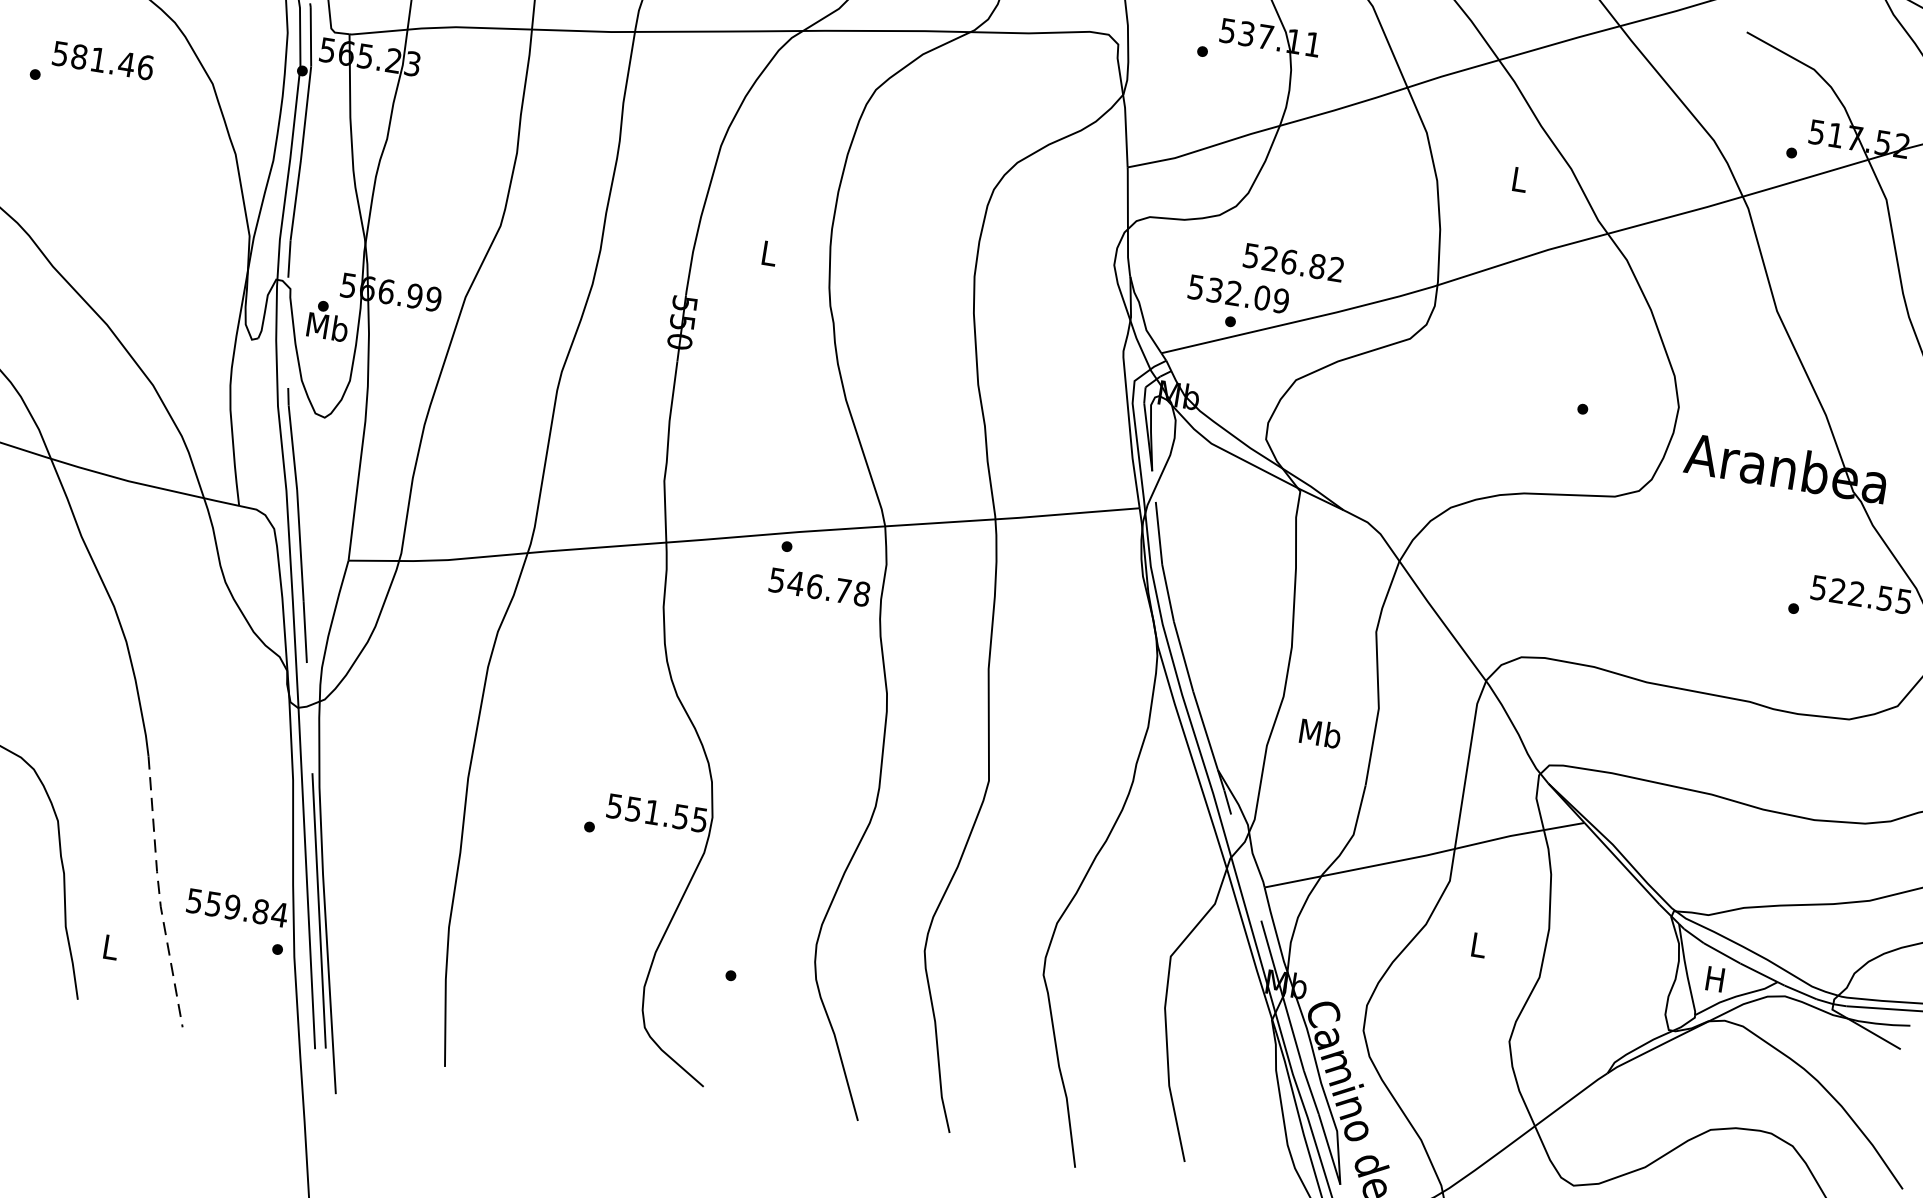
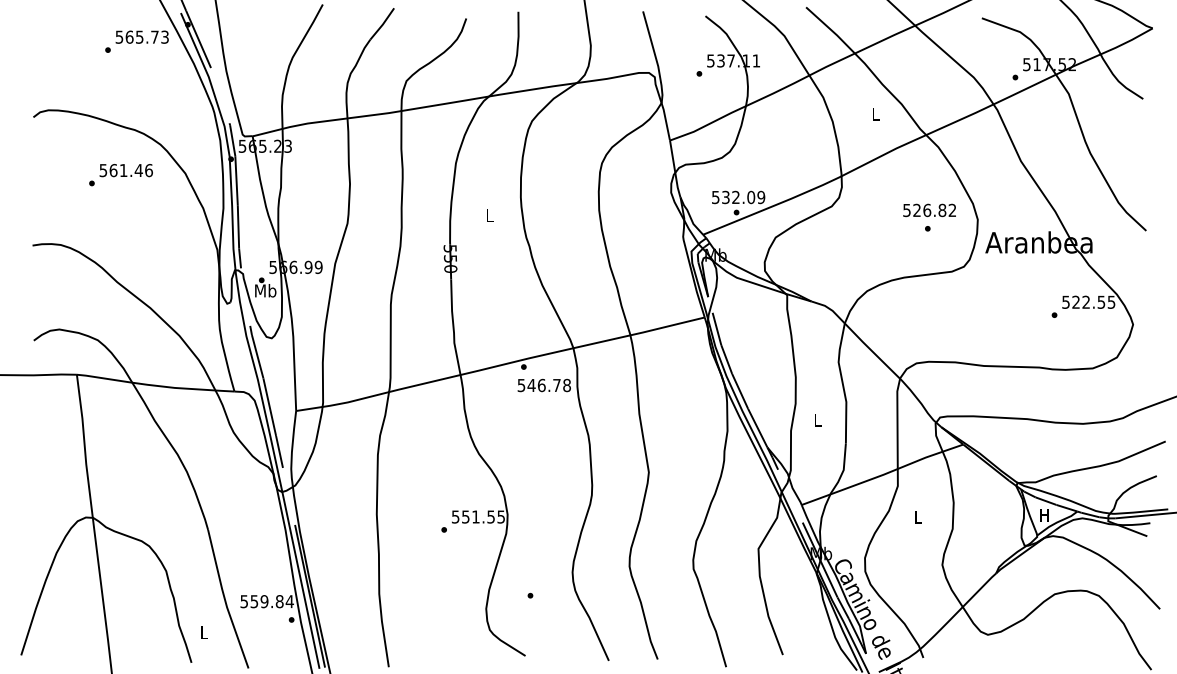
text: (79, 56) -> (113, 170), 581.46 -> 561.46
text: (1293, 262) -> (929, 210), moved
text: (1319, 732) -> (817, 419), Mb -> L
line: (159, 893) -> (225, 600), dashed -> solid

